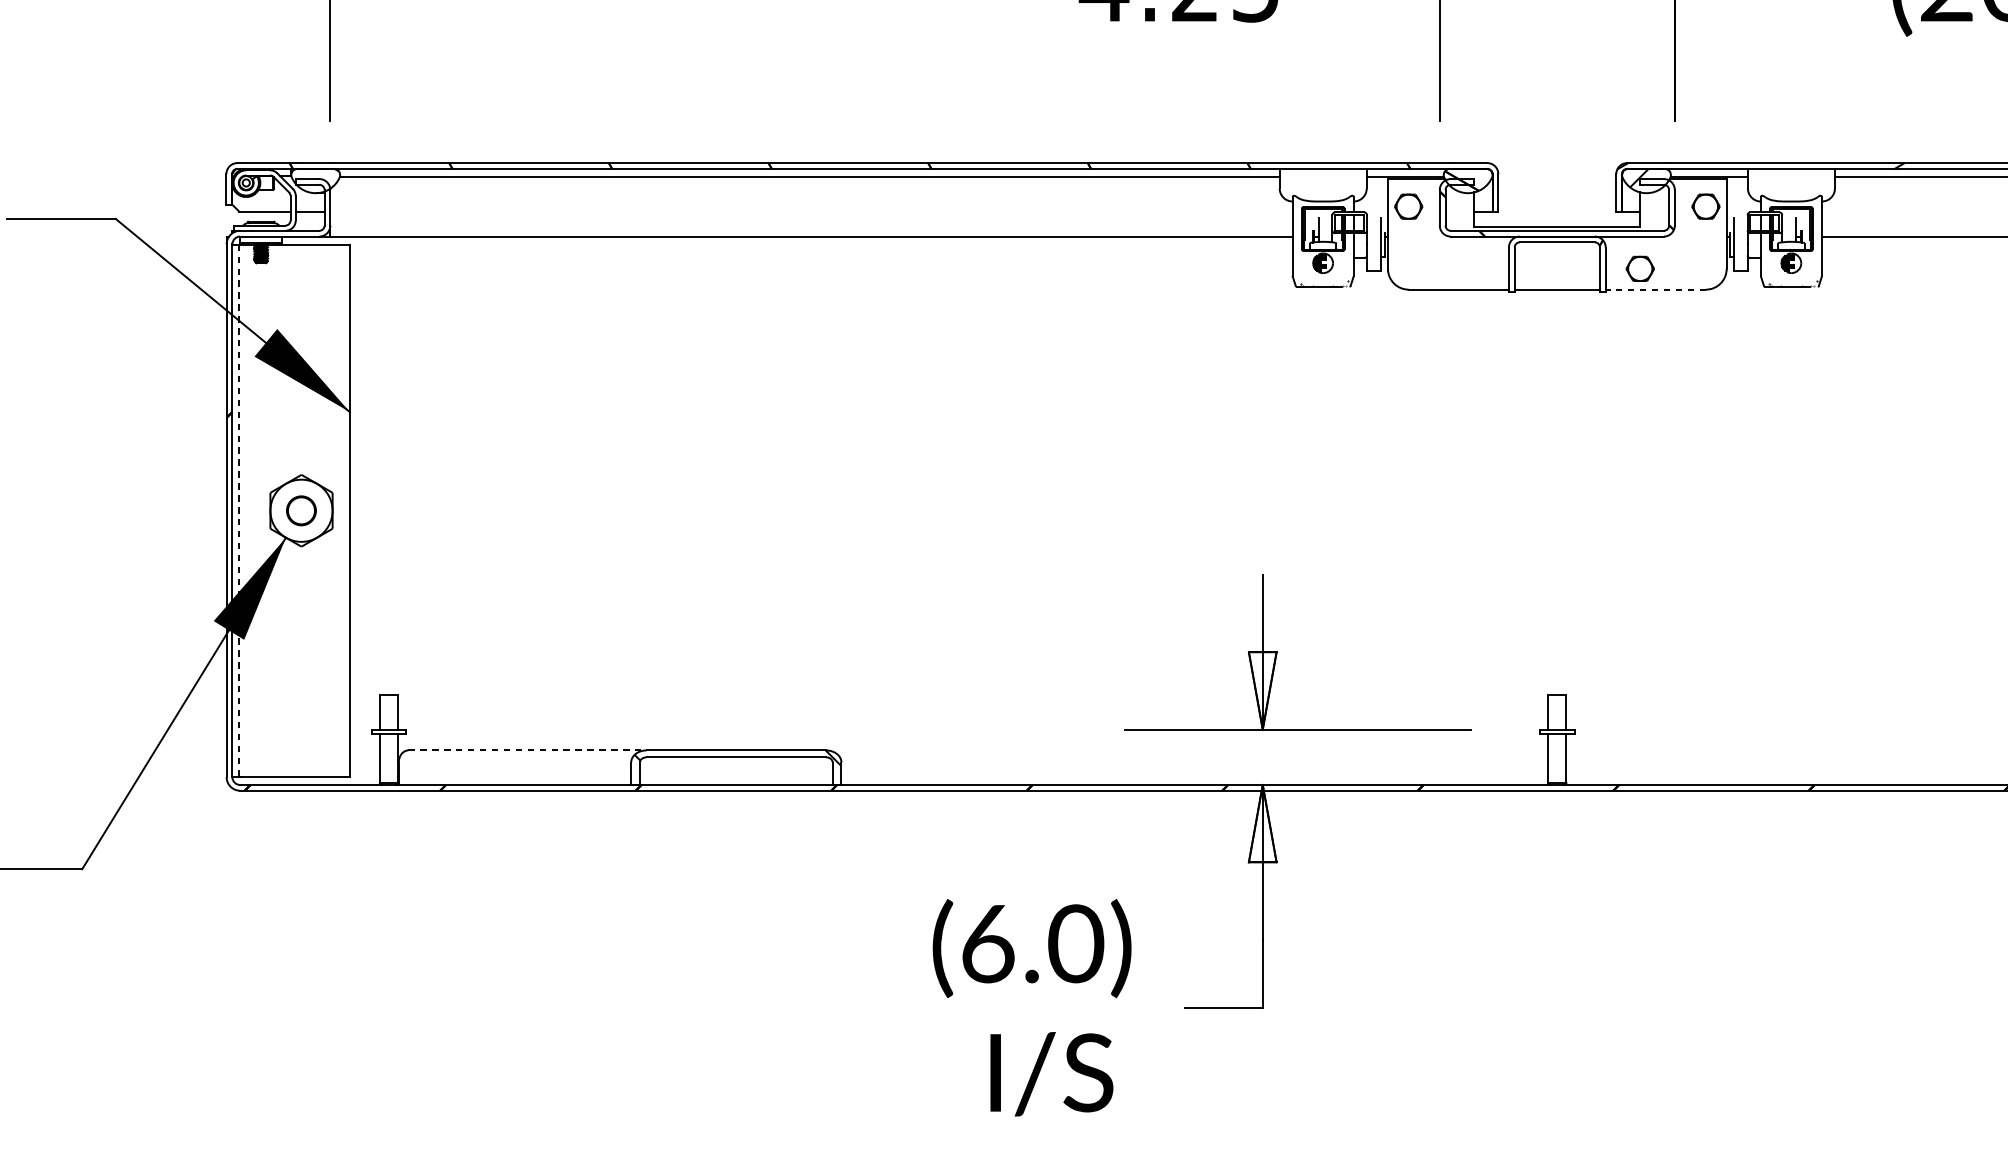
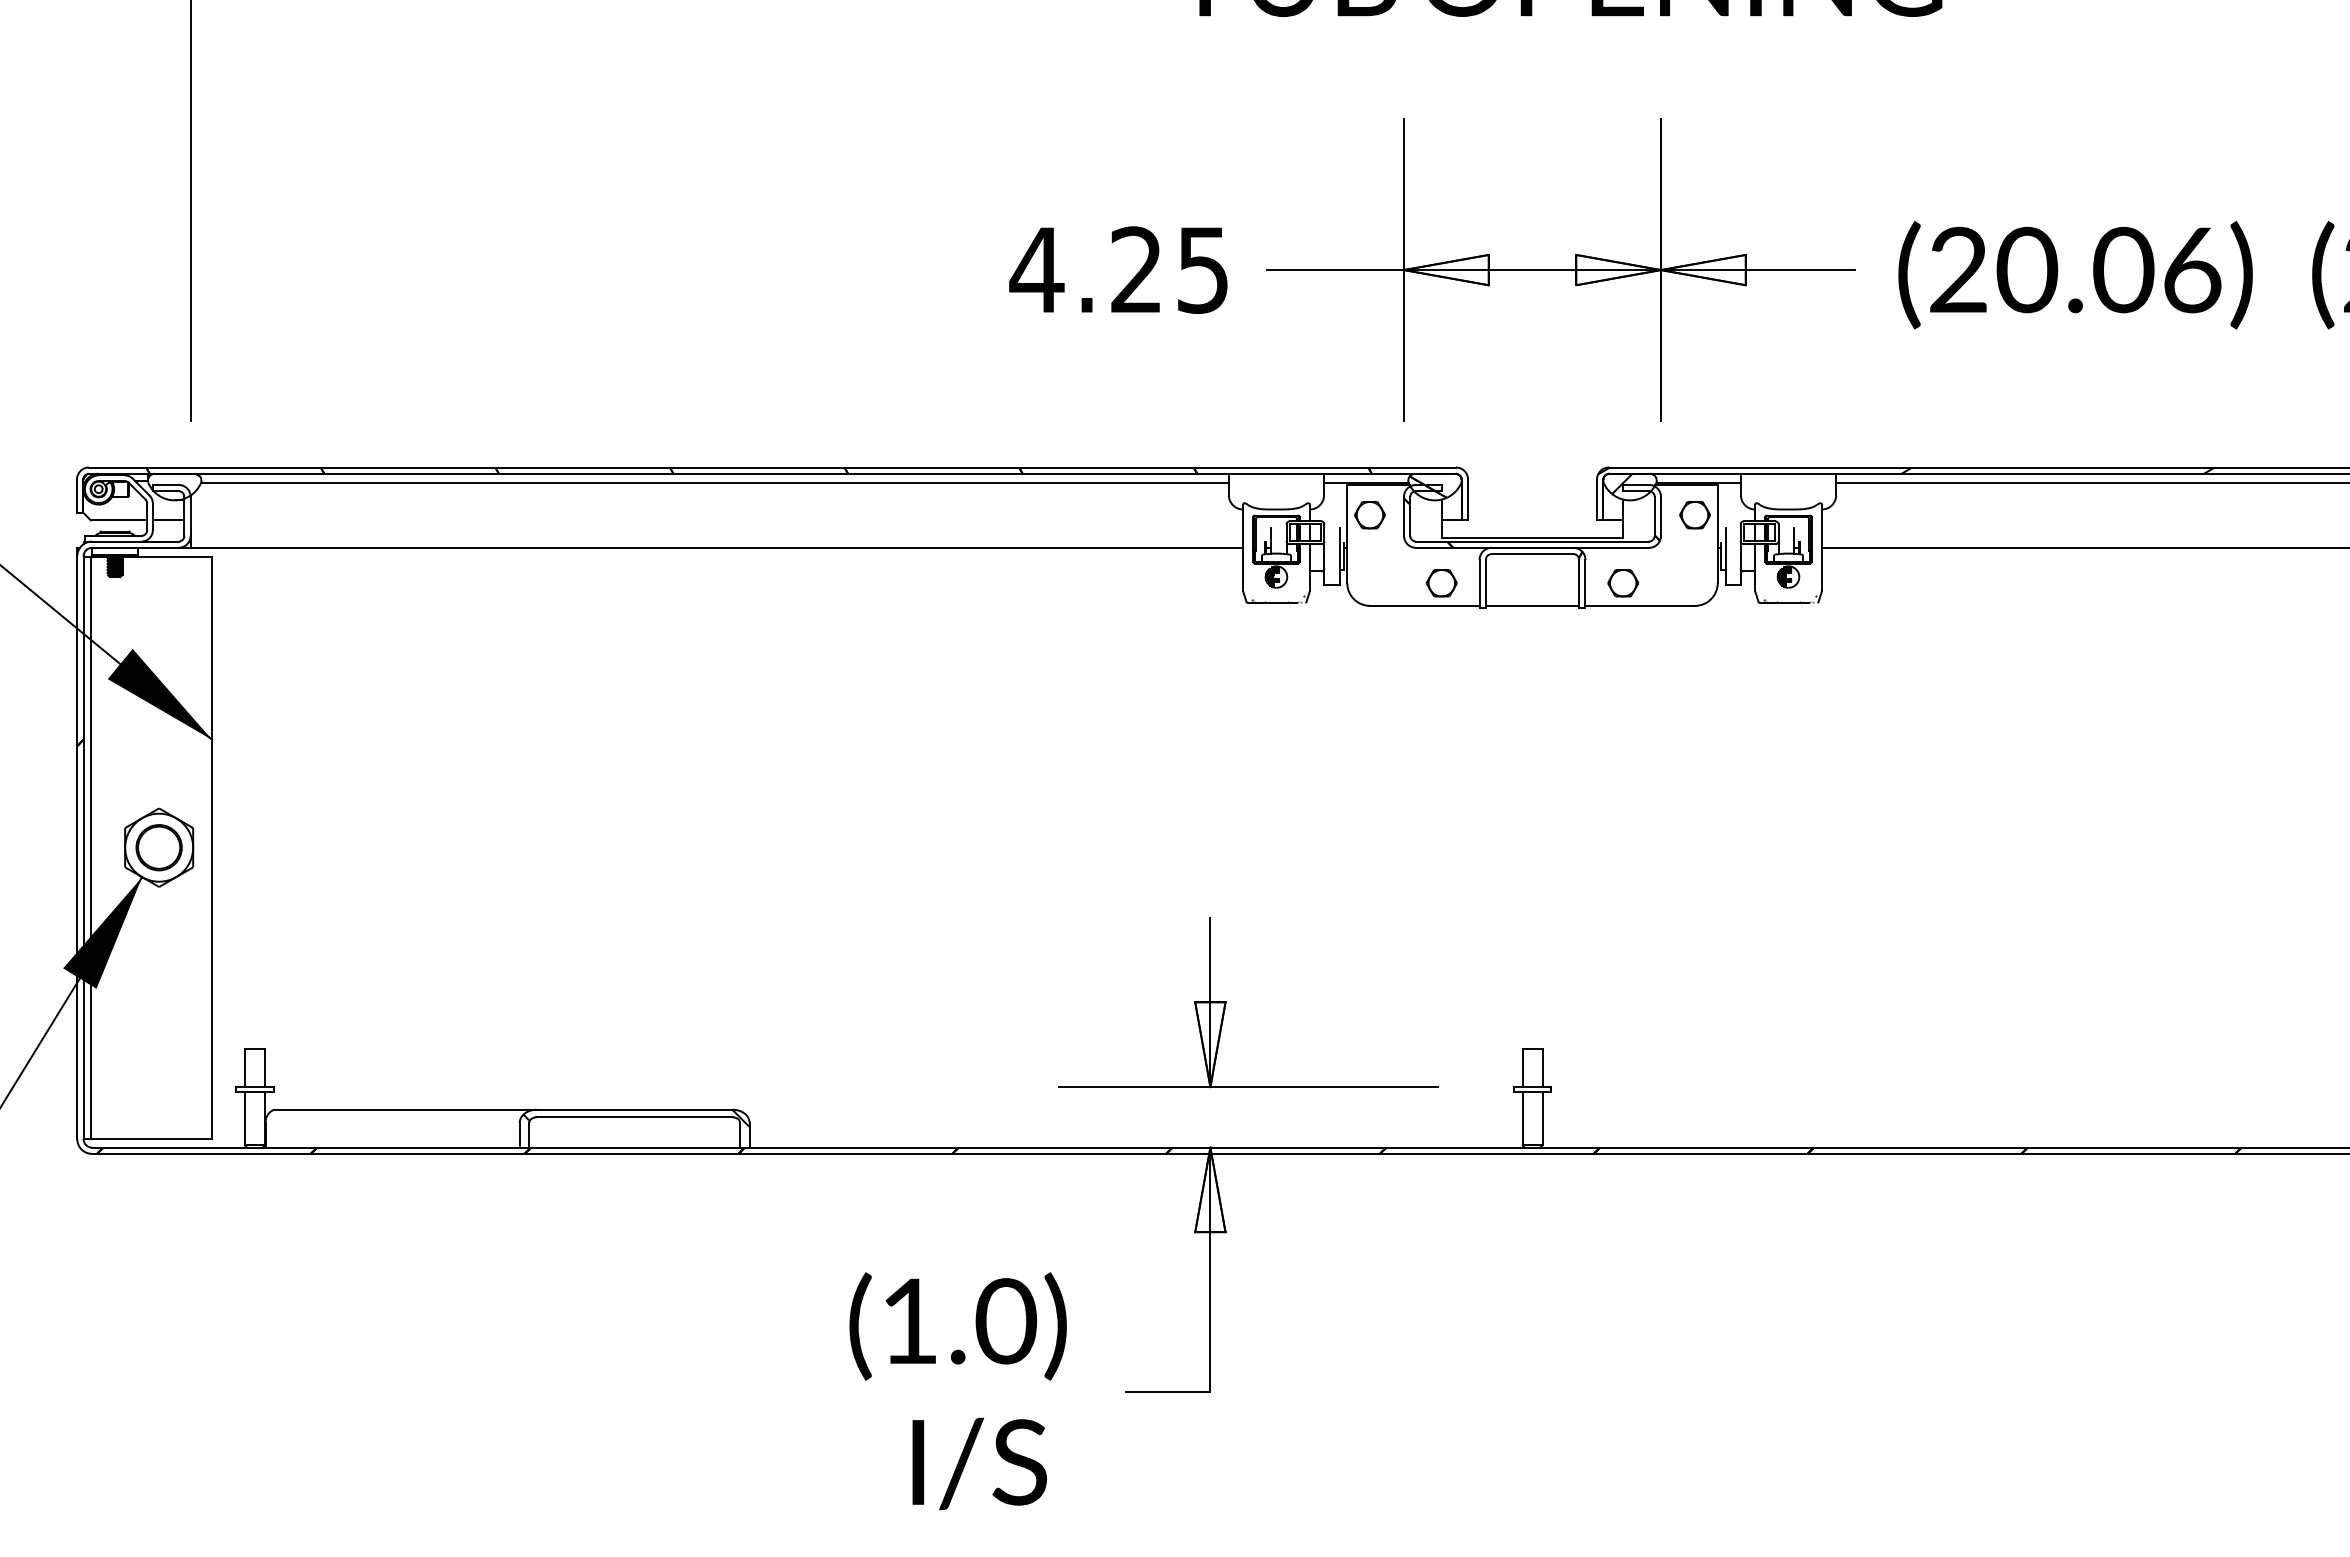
part: (1474, 269) -> (1441, 583), added
line: (1656, 289) -> (1640, 605), dashed -> solid
part: (300, 510) -> (158, 847), size x1.43
line: (239, 511) -> (91, 848), dashed -> solid
line: (527, 750) -> (406, 1109), dashed -> solid
text: (988, 944) -> (910, 1321), (6.0) -> (1.0)

